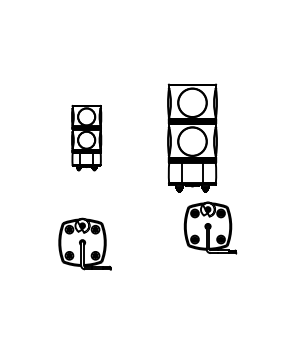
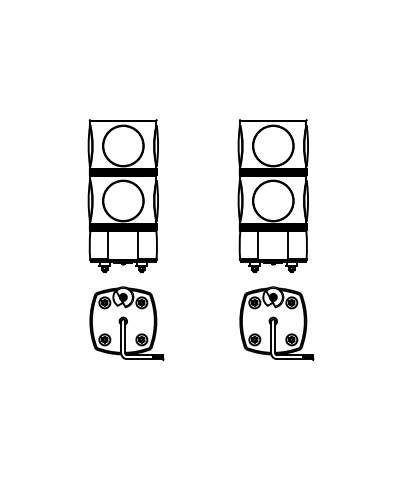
part: (86, 137) -> (122, 195), size x1.67
part: (210, 228) -> (276, 323), moved
part: (84, 244) -> (126, 323), moved

